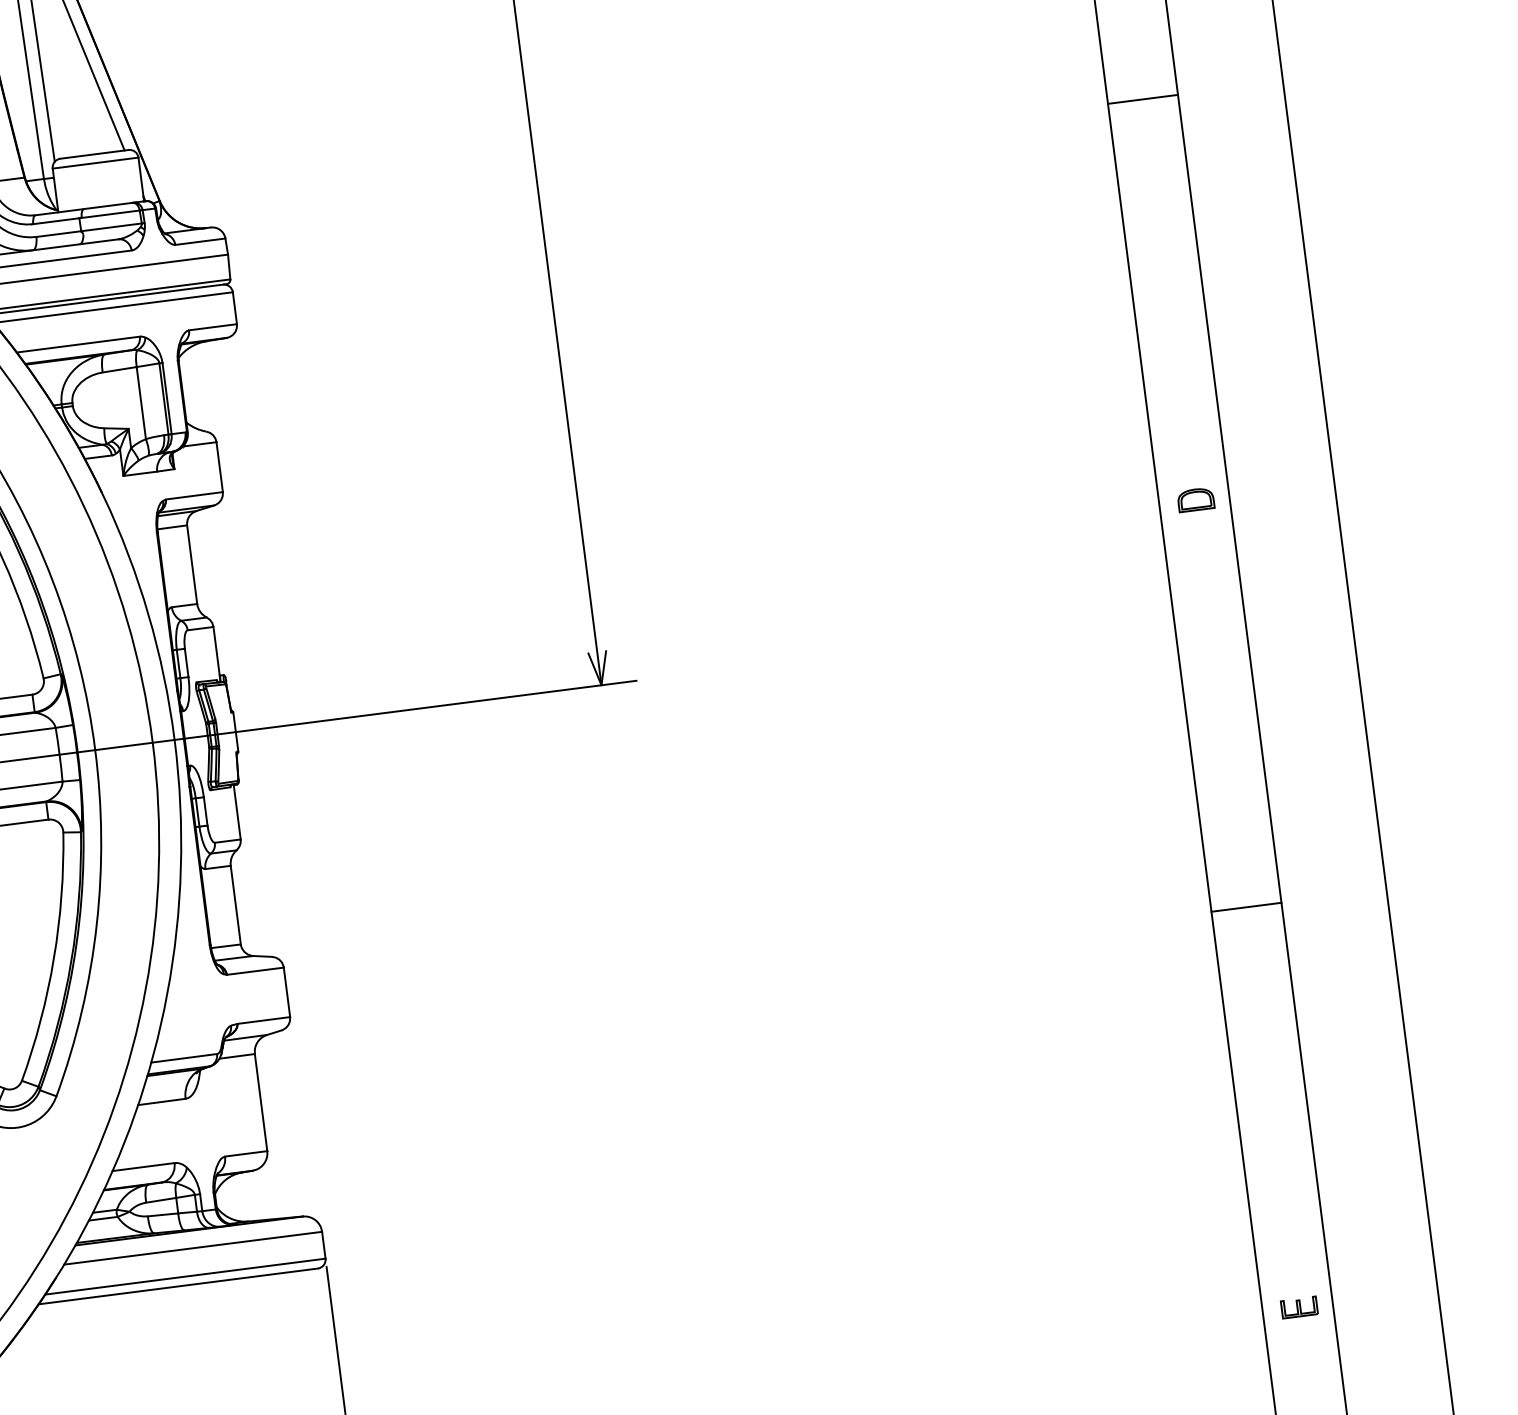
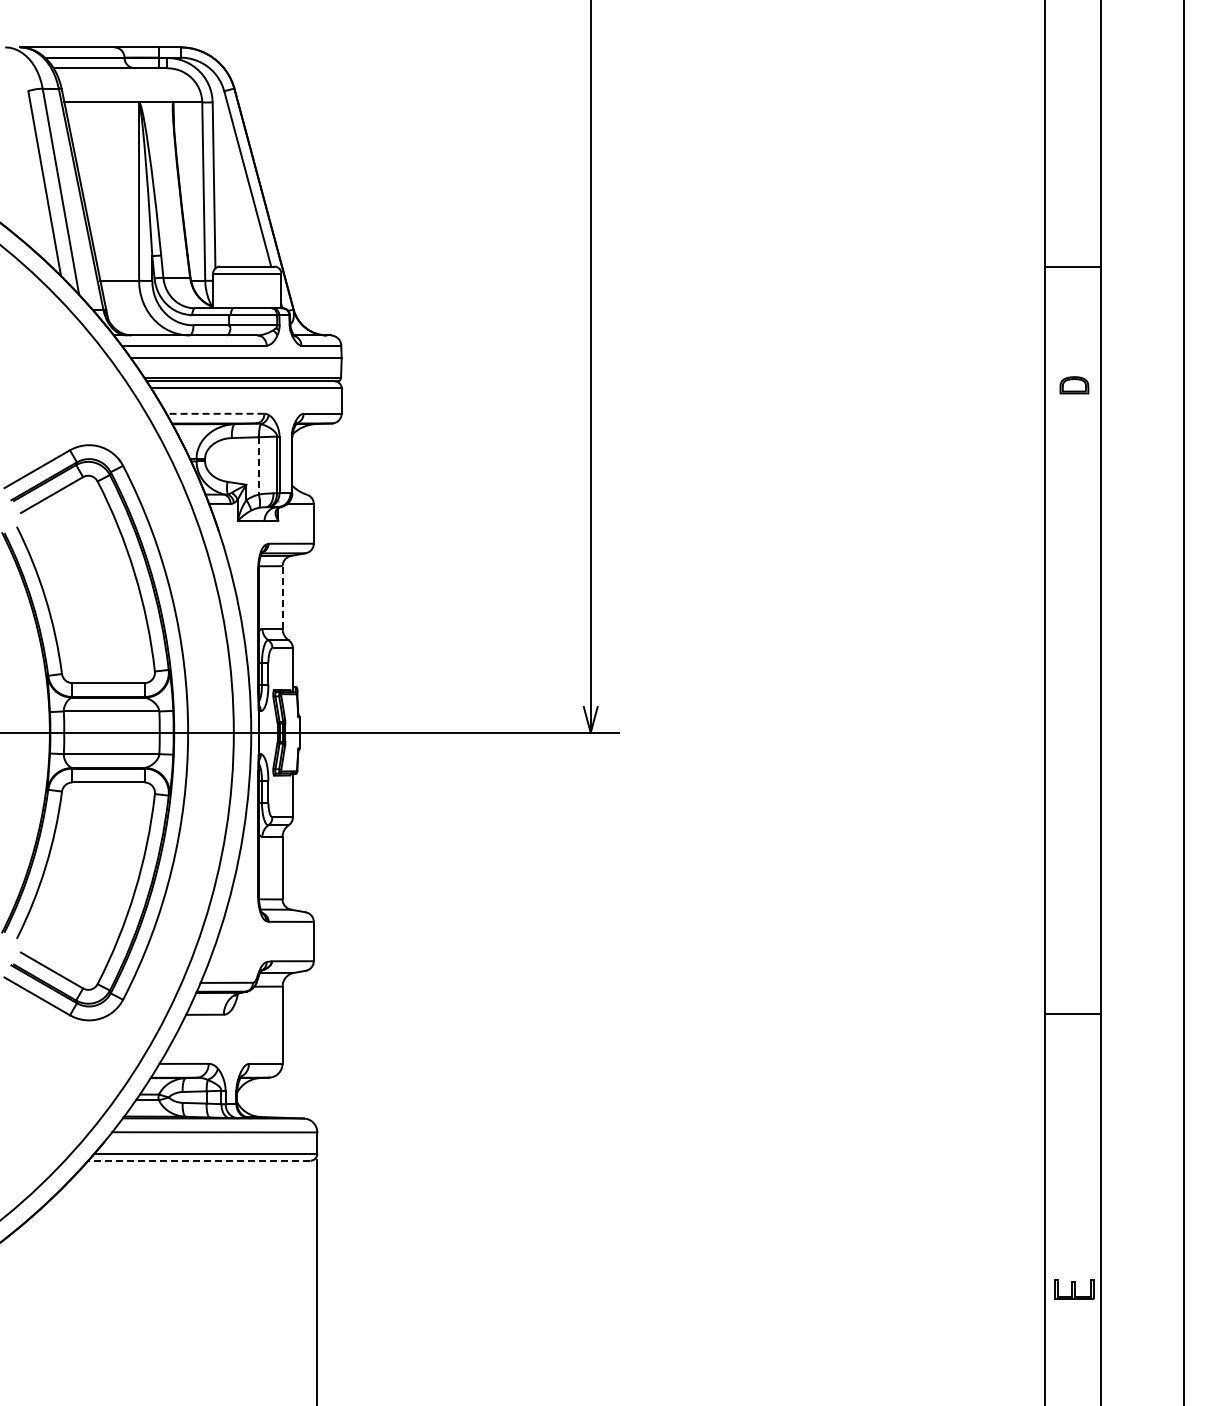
line: (1142, 99) -> (1072, 266), moved
line: (78, 344) -> (215, 413), solid -> dashed
line: (140, 402) -> (258, 465), solid -> dashed
part: (1196, 500) -> (1074, 385), moved
line: (191, 563) -> (282, 596), solid -> dashed
line: (1245, 907) -> (1072, 1014), moved
line: (177, 1286) -> (198, 1160), solid -> dashed
part: (1299, 1307) -> (1074, 1289), size x1.4

